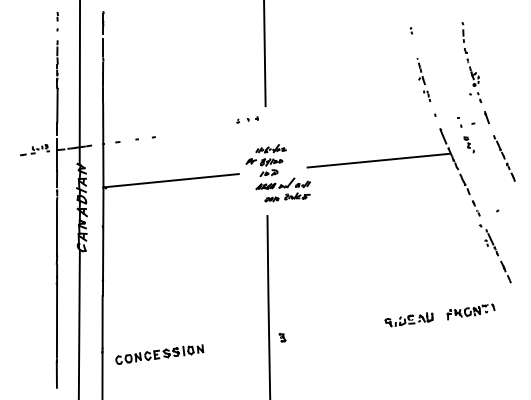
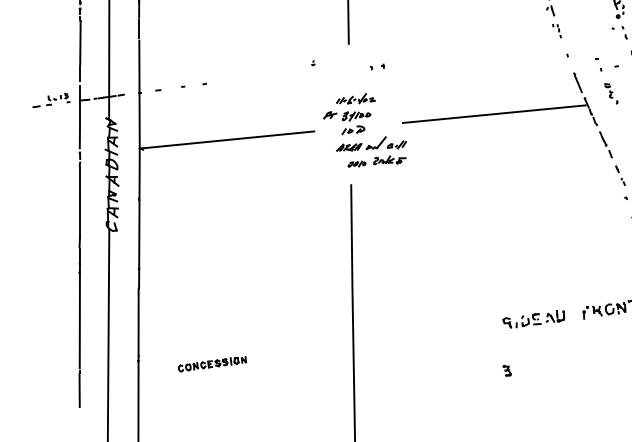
part: (252, 118) -> (377, 66), moved
part: (282, 337) -> (507, 370), moved
part: (159, 354) -> (211, 364), size x0.6

